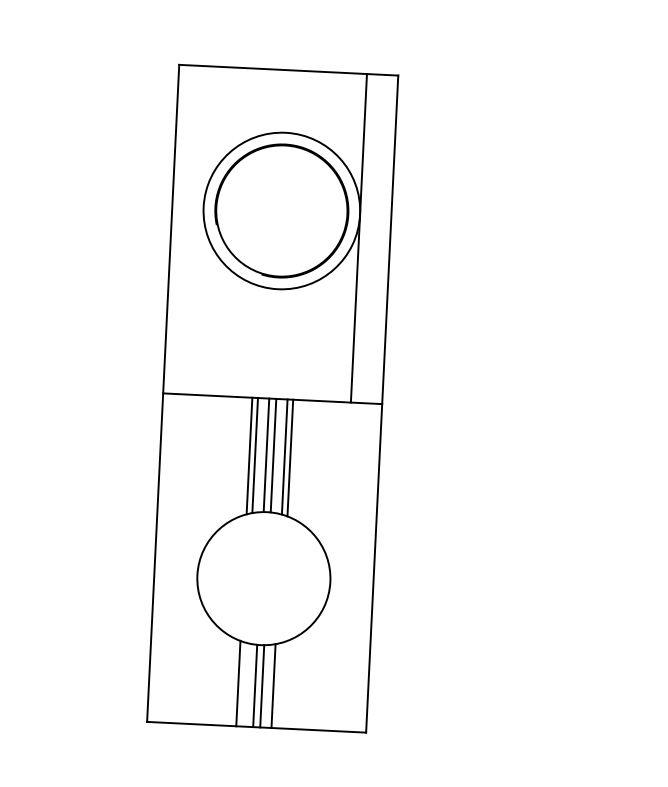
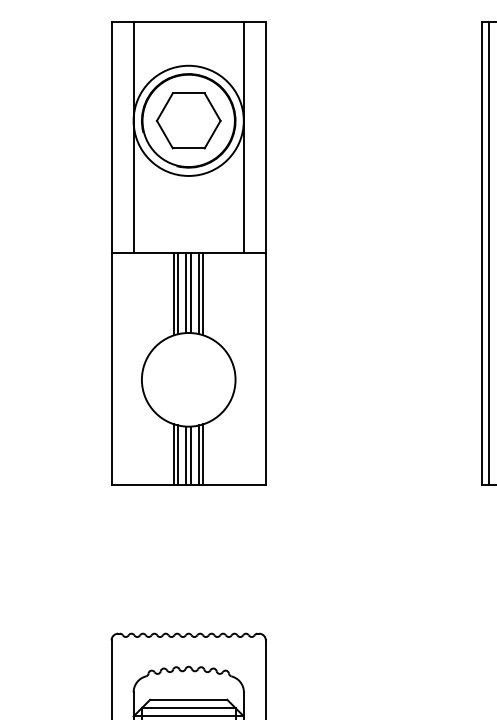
part: (281, 210) -> (188, 120), added
line: (202, 230) -> (133, 137), added
line: (244, 683) -> (178, 454), added
line: (279, 685) -> (203, 454), added

